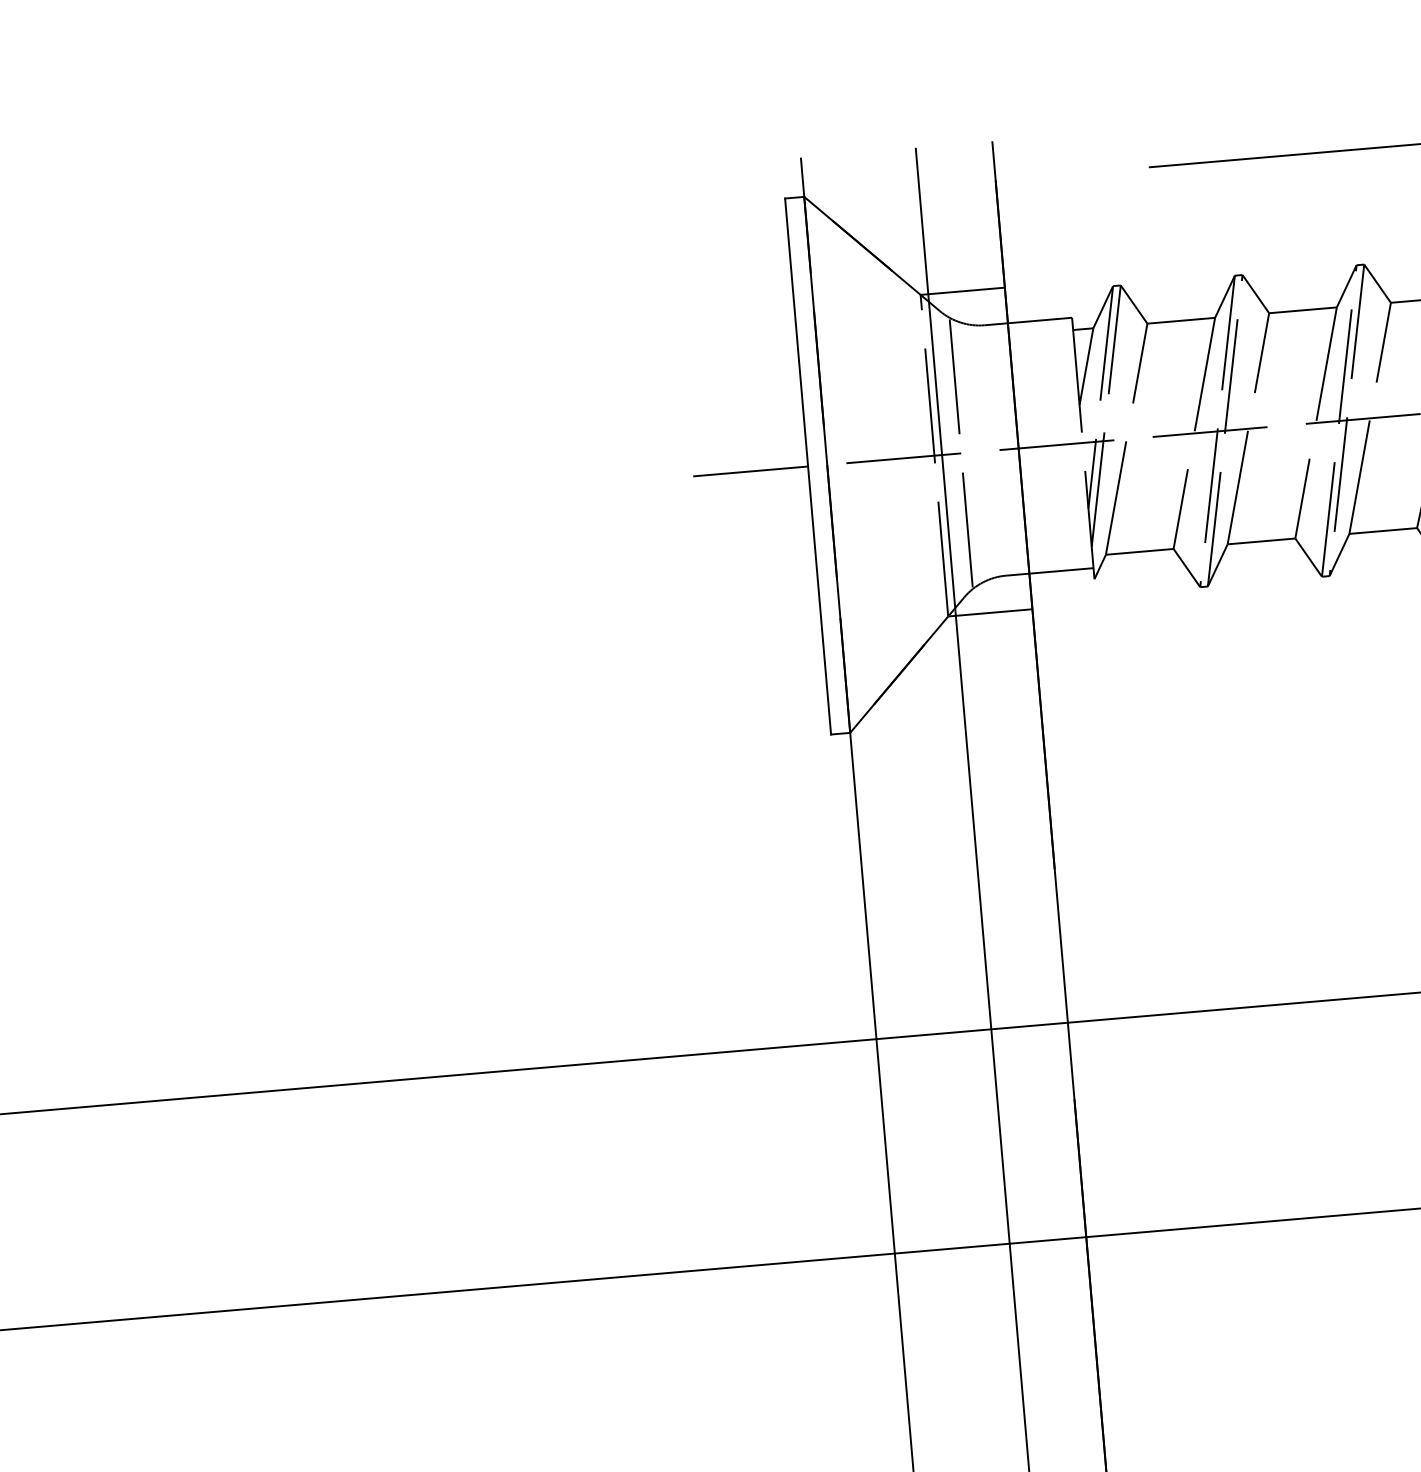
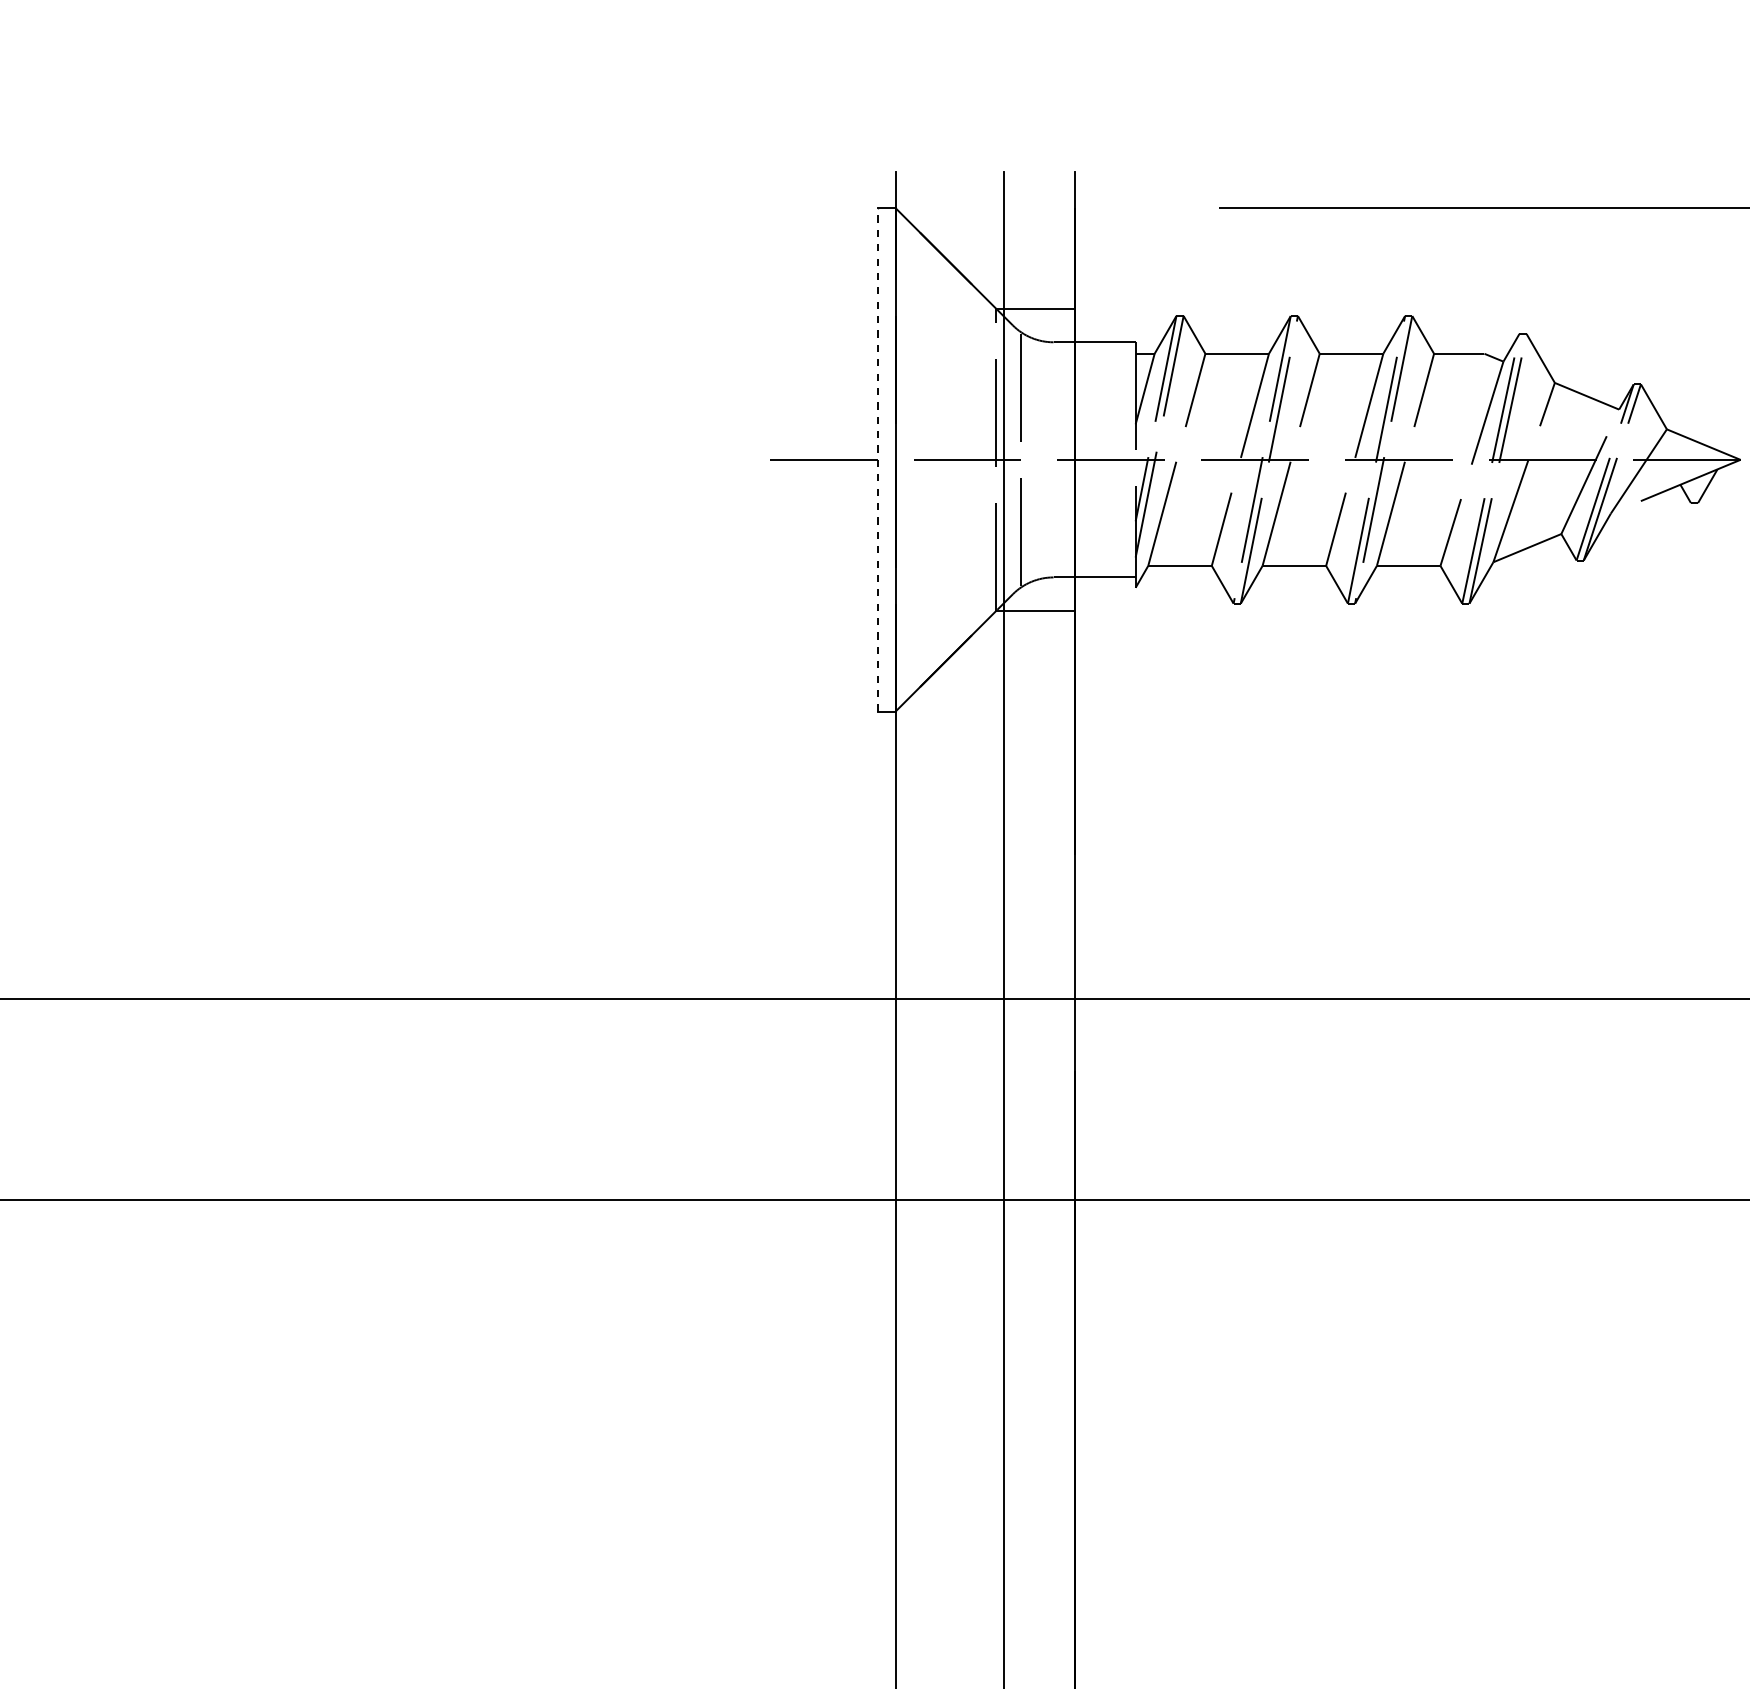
line: (807, 466) -> (877, 459), solid -> dashed

